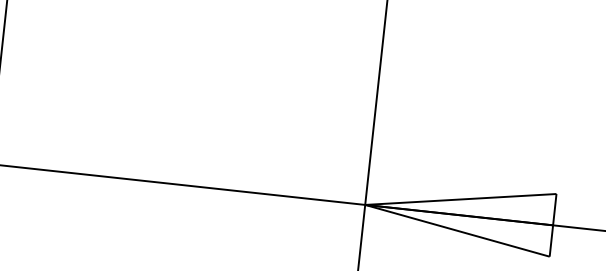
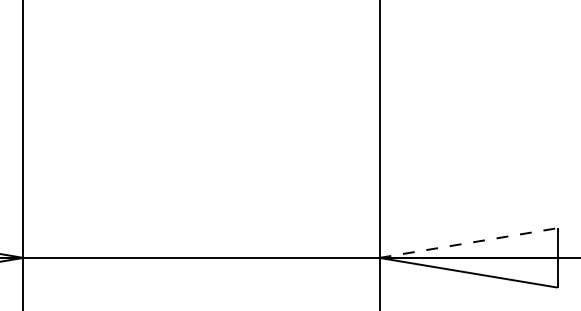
line: (461, 198) -> (469, 242), solid -> dashed

